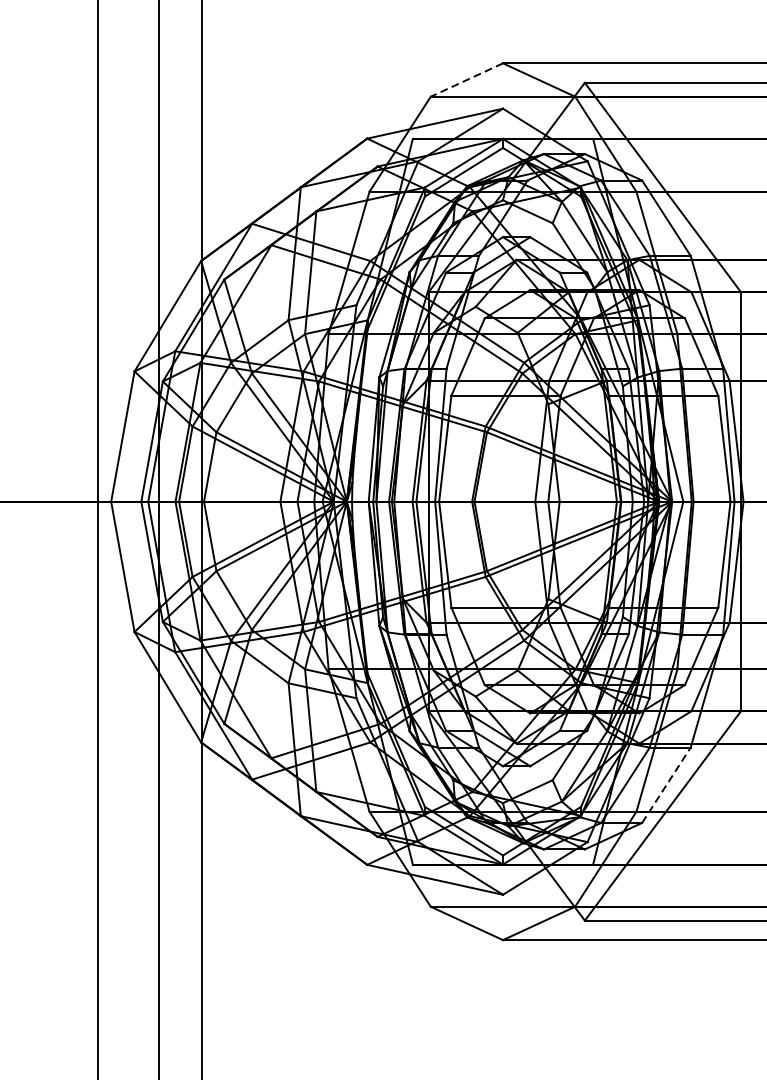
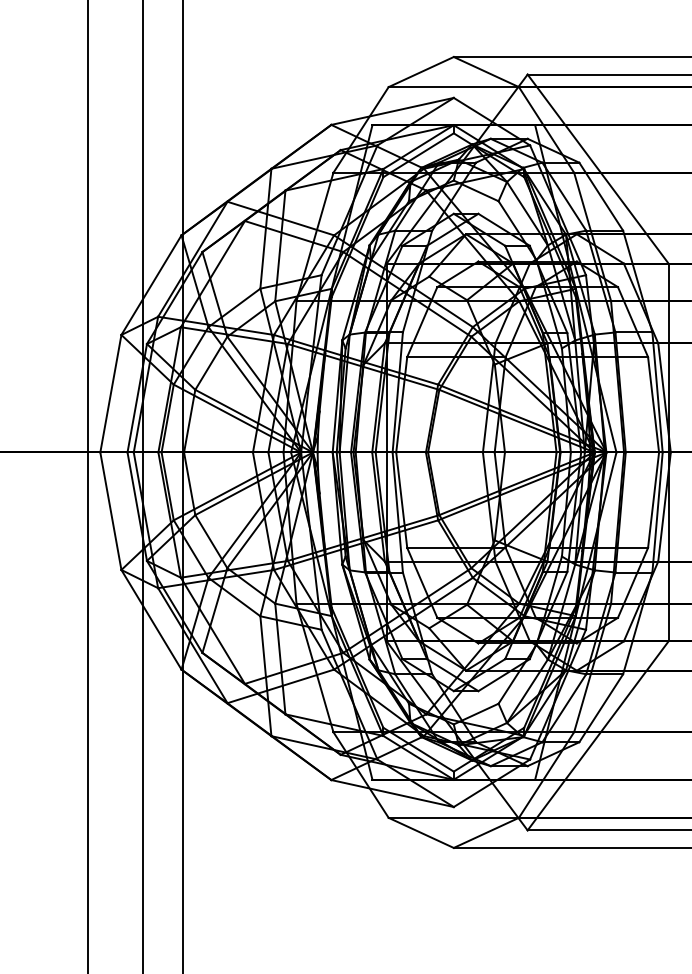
line: (467, 80) -> (421, 72), dashed -> solid
line: (666, 784) -> (601, 707), dashed -> solid

